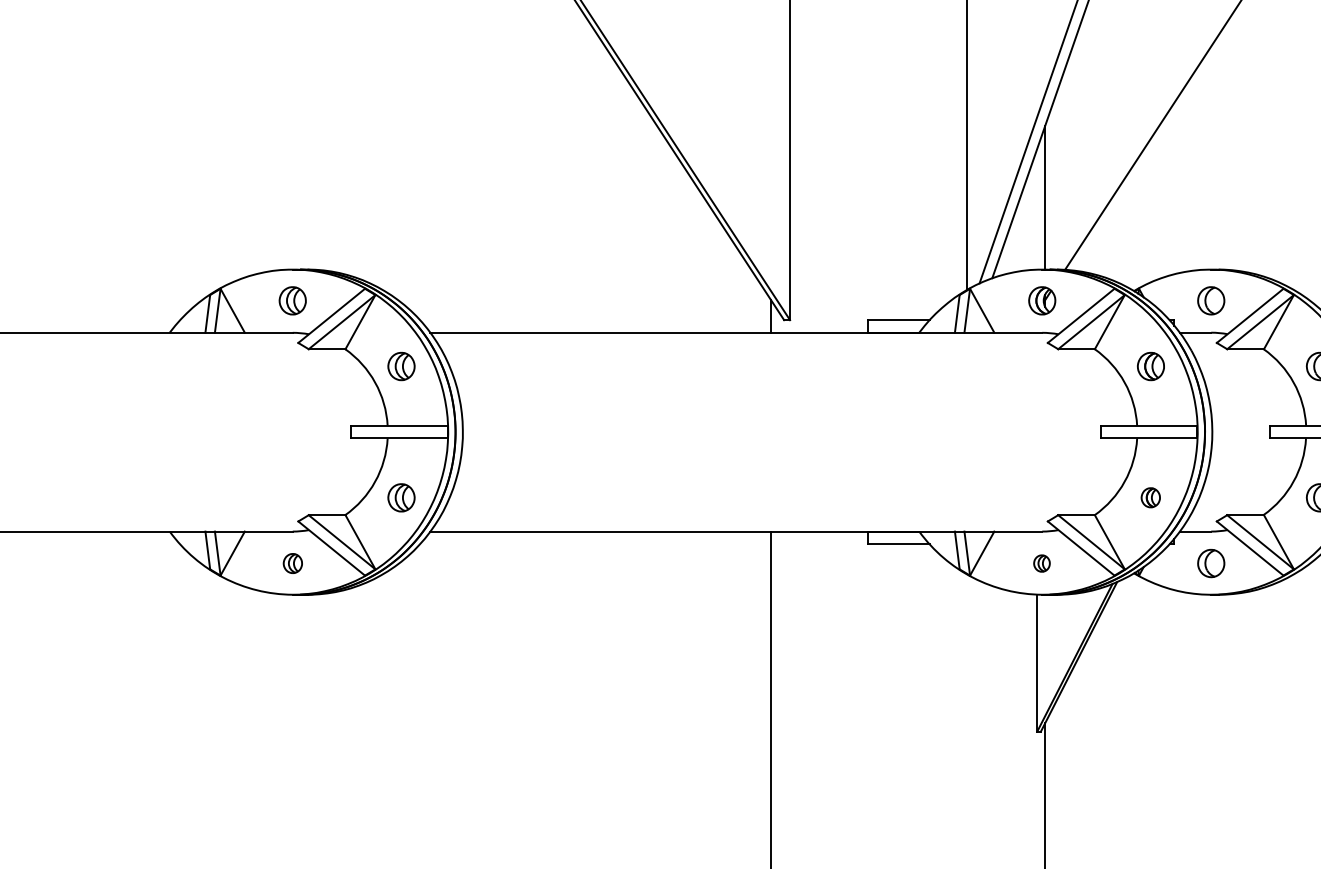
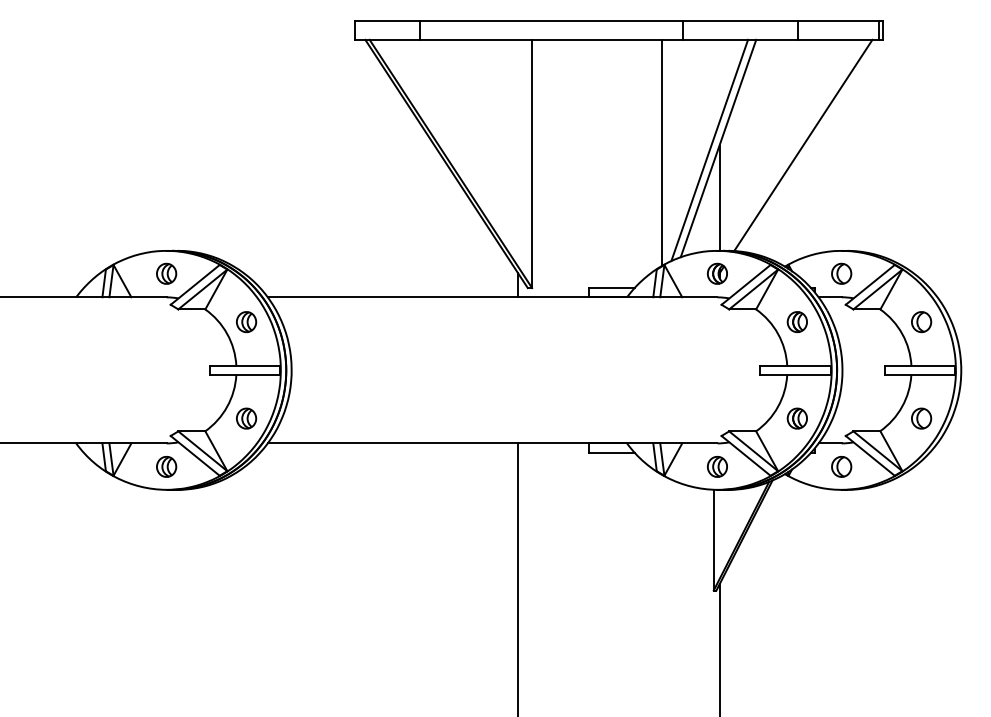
part: (1149, 497) -> (796, 418), size x1.43
part: (292, 562) -> (166, 466), size x1.43
part: (1040, 562) -> (716, 466), size x1.67

